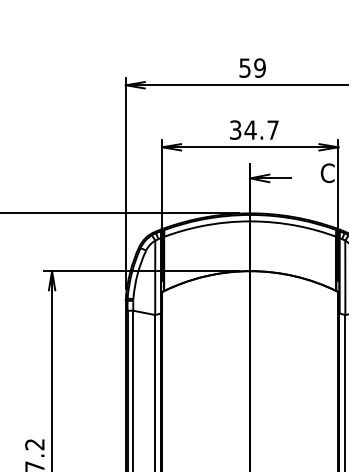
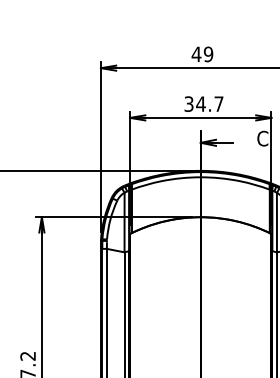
text: (244, 67) -> (196, 53), 59 -> 49

